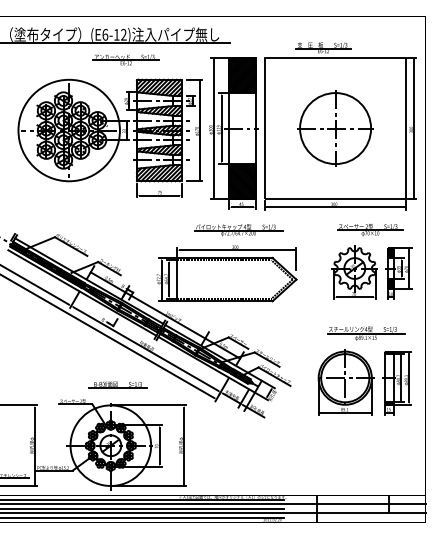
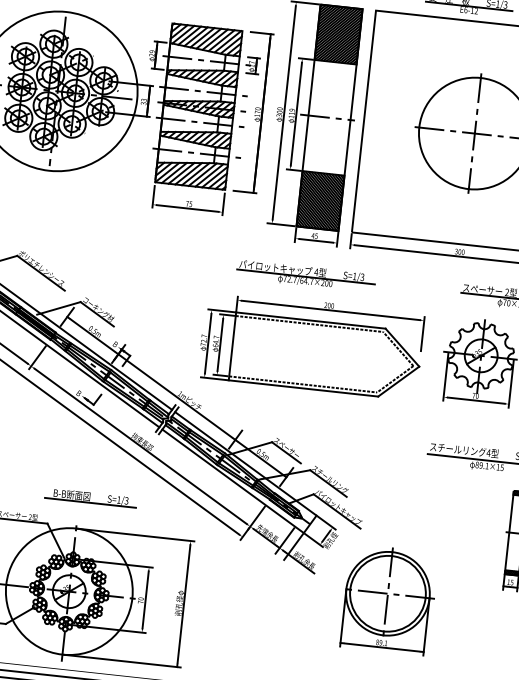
part: (226, 273) -> (310, 345), moved
part: (345, 382) -> (387, 600), moved

